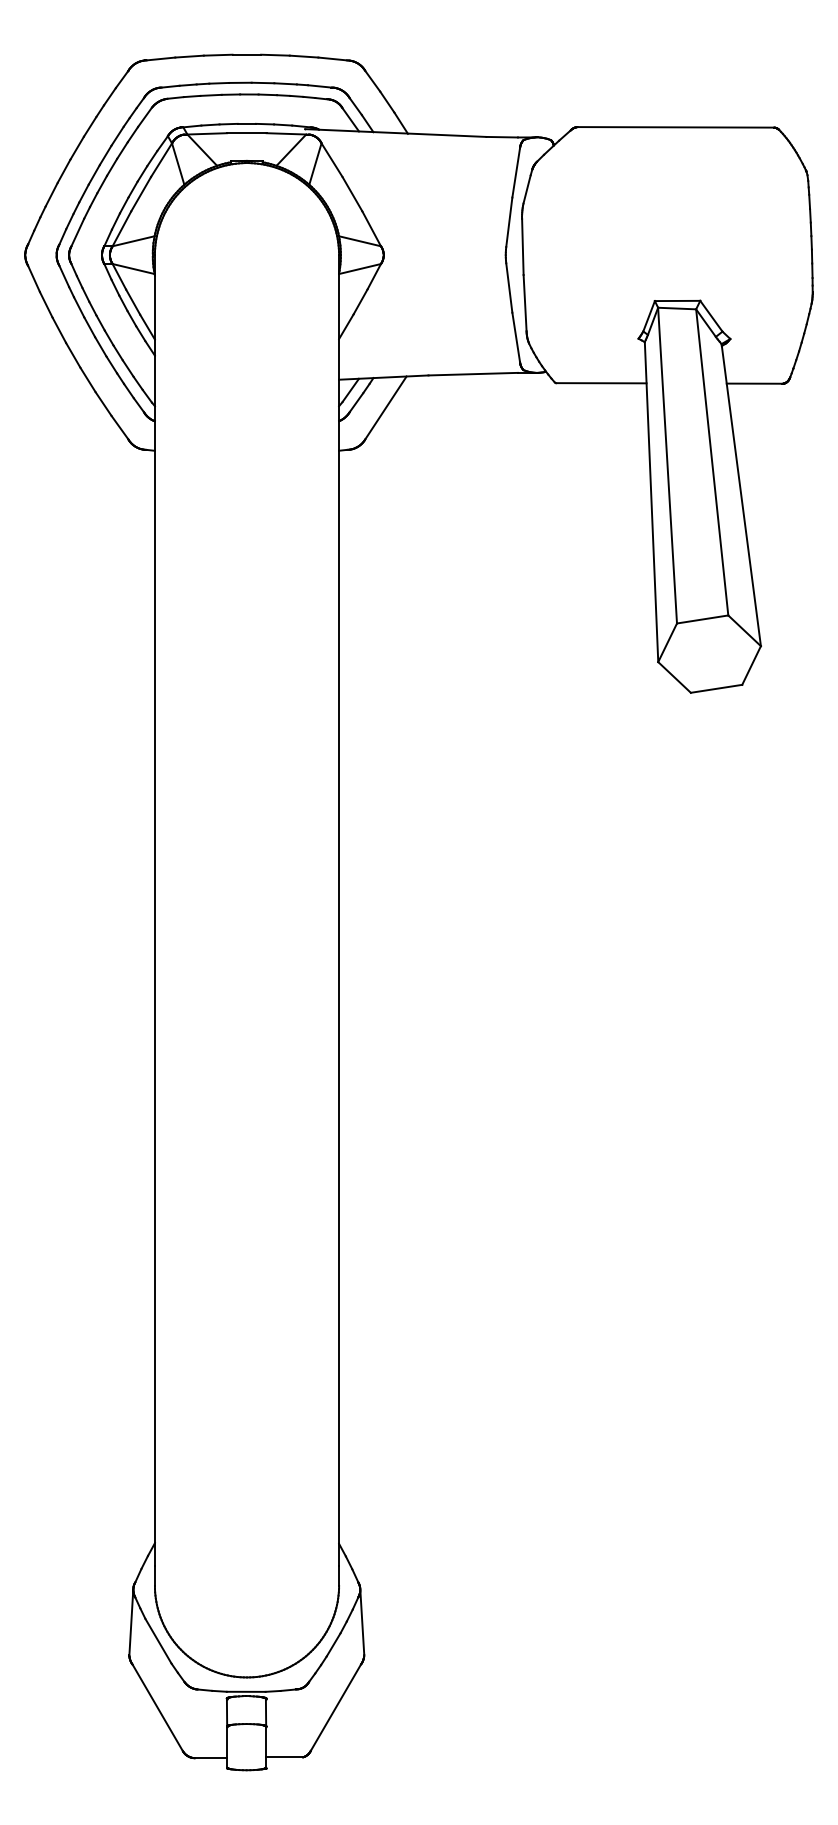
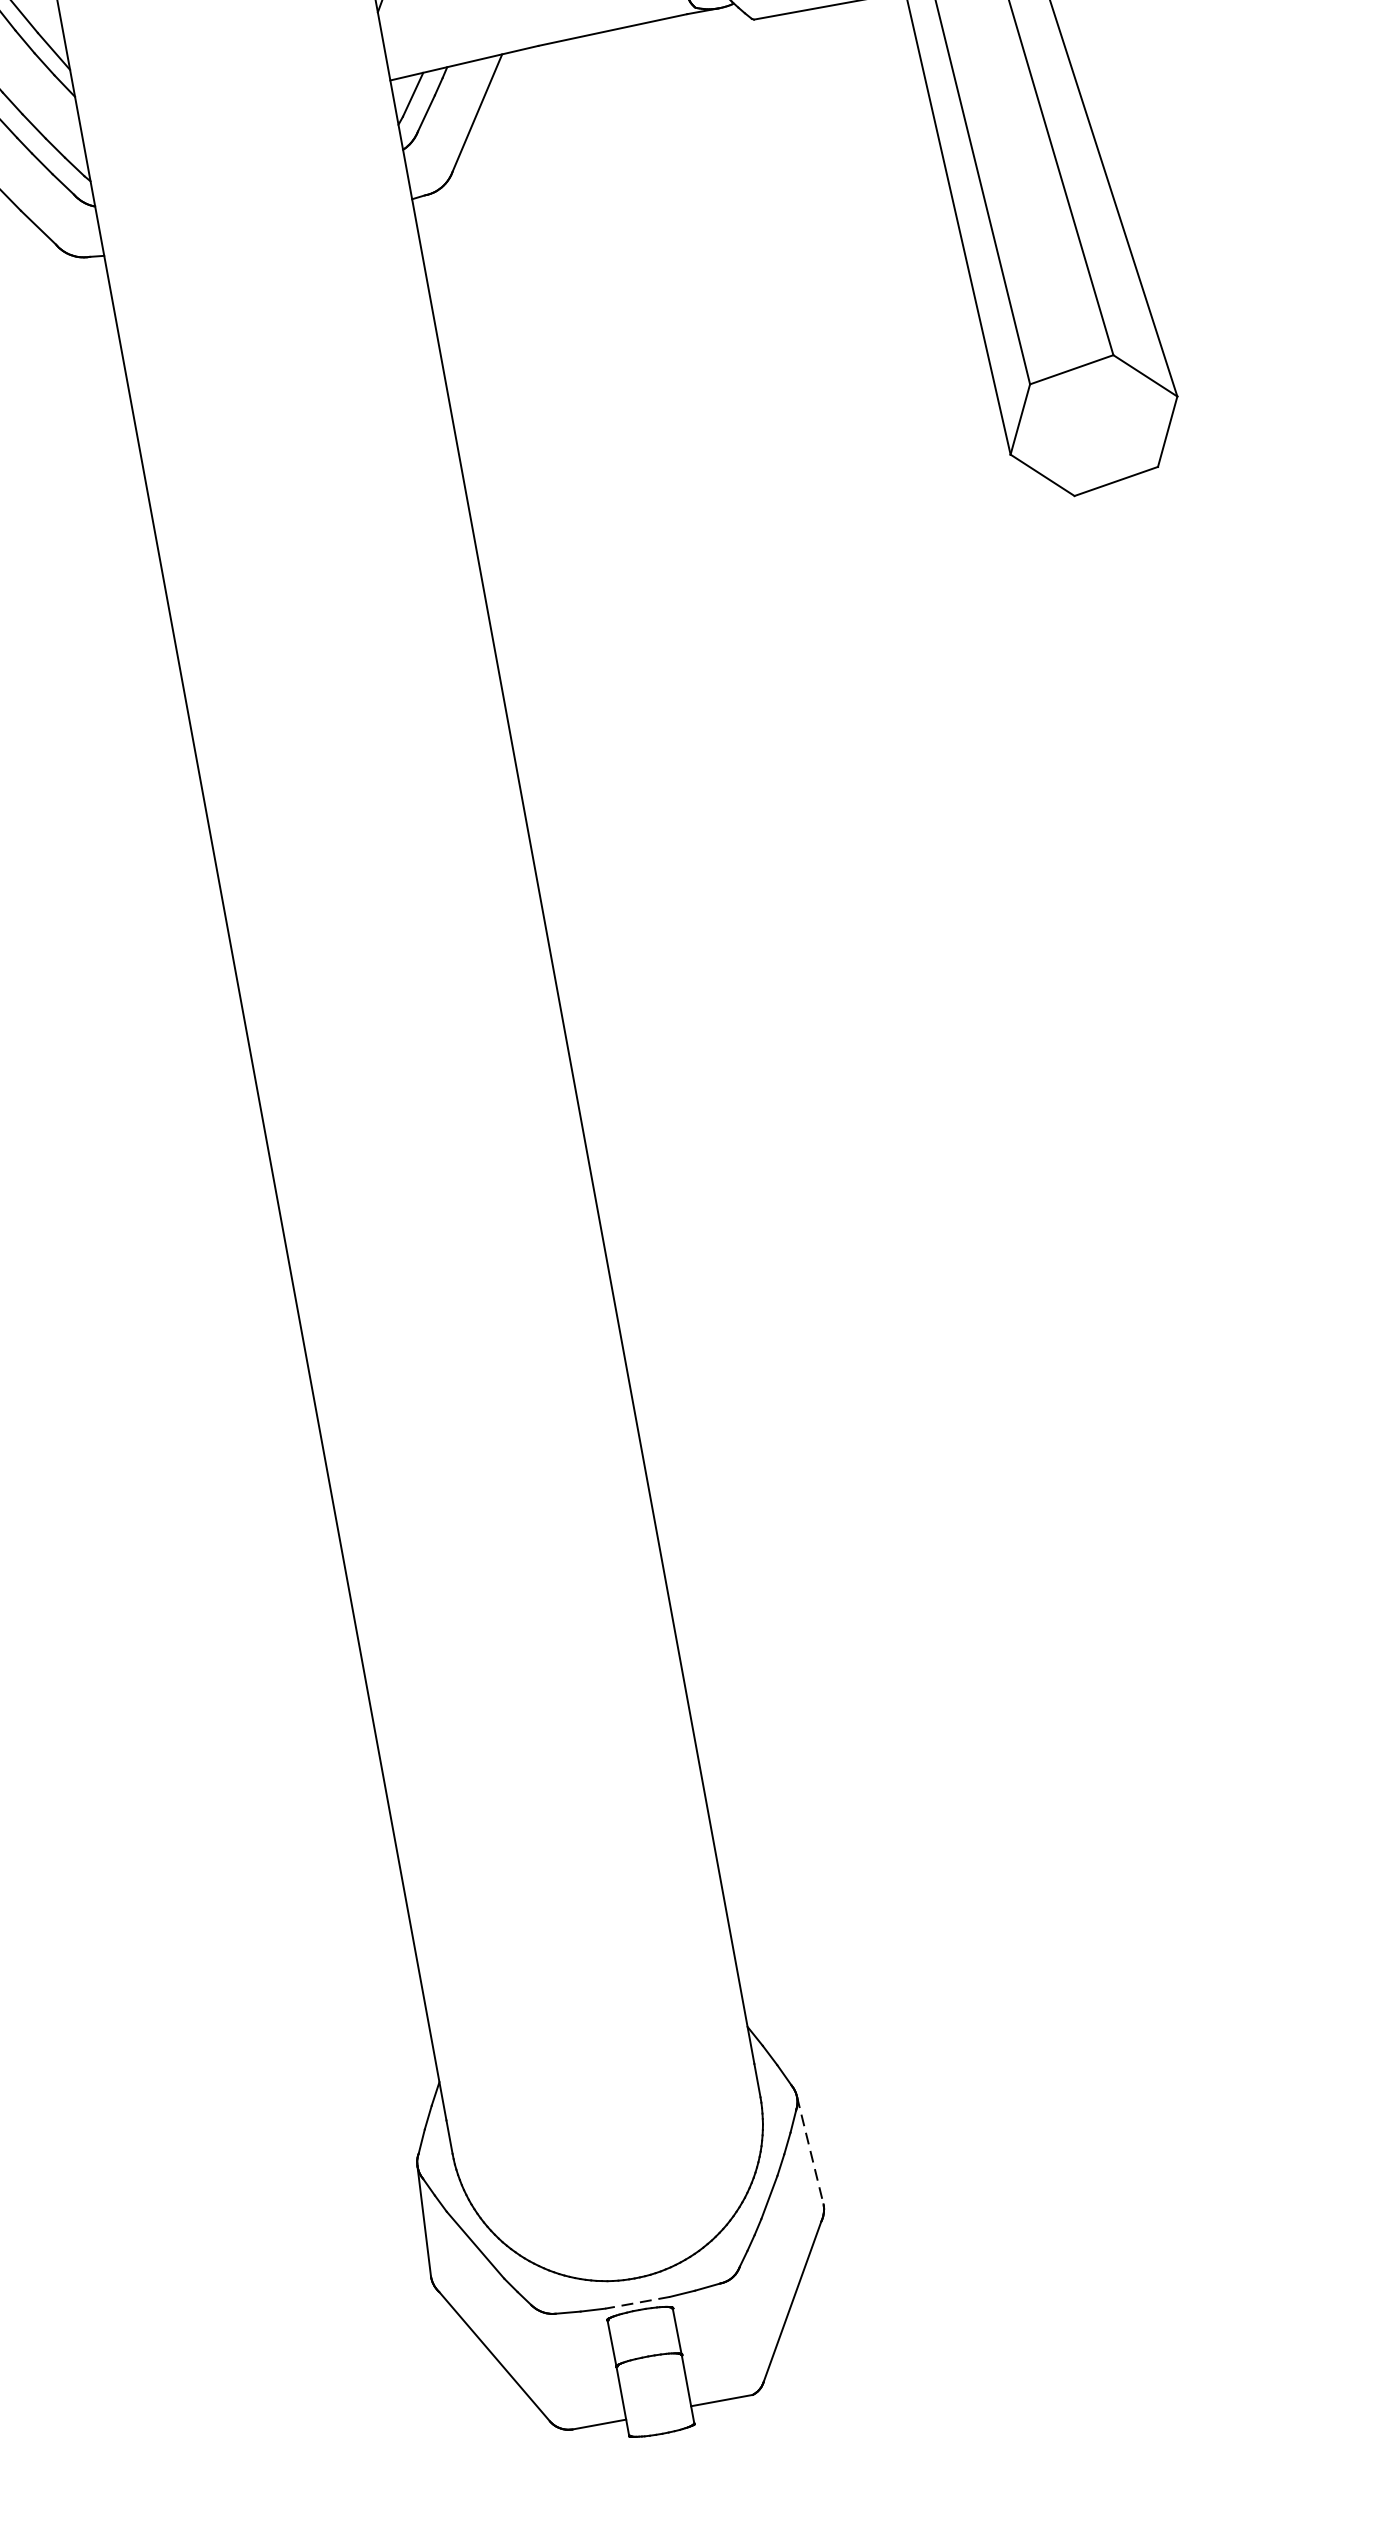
line: (362, 1622) -> (810, 2151), solid -> dashed
line: (245, 1691) -> (636, 2302), solid -> dashed

